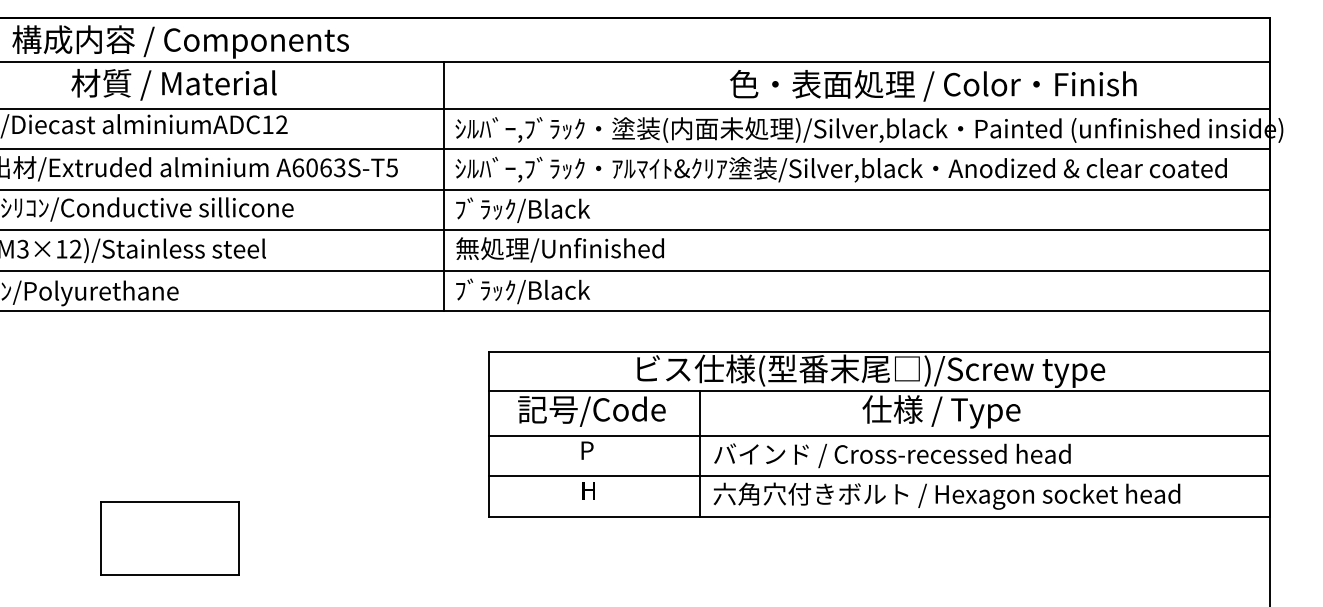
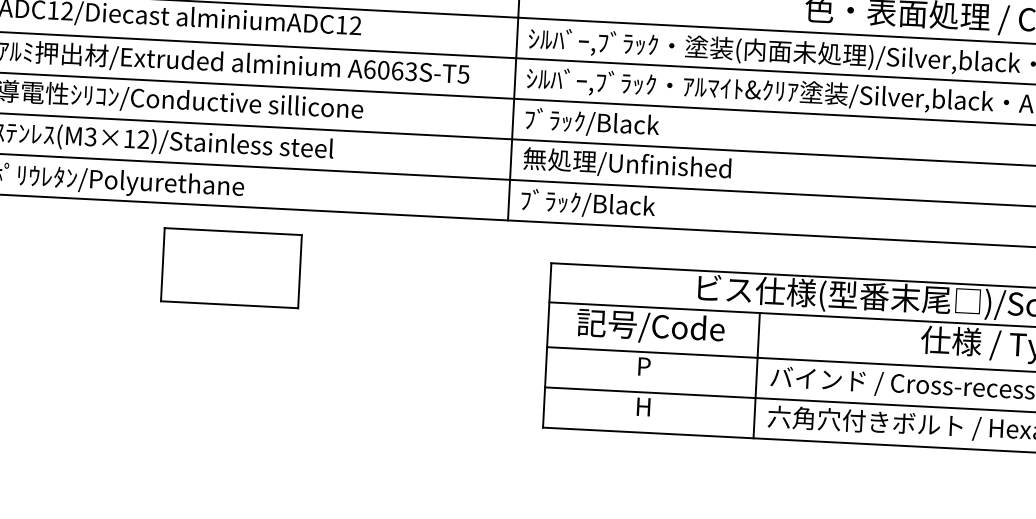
part: (169, 538) -> (230, 268), moved

